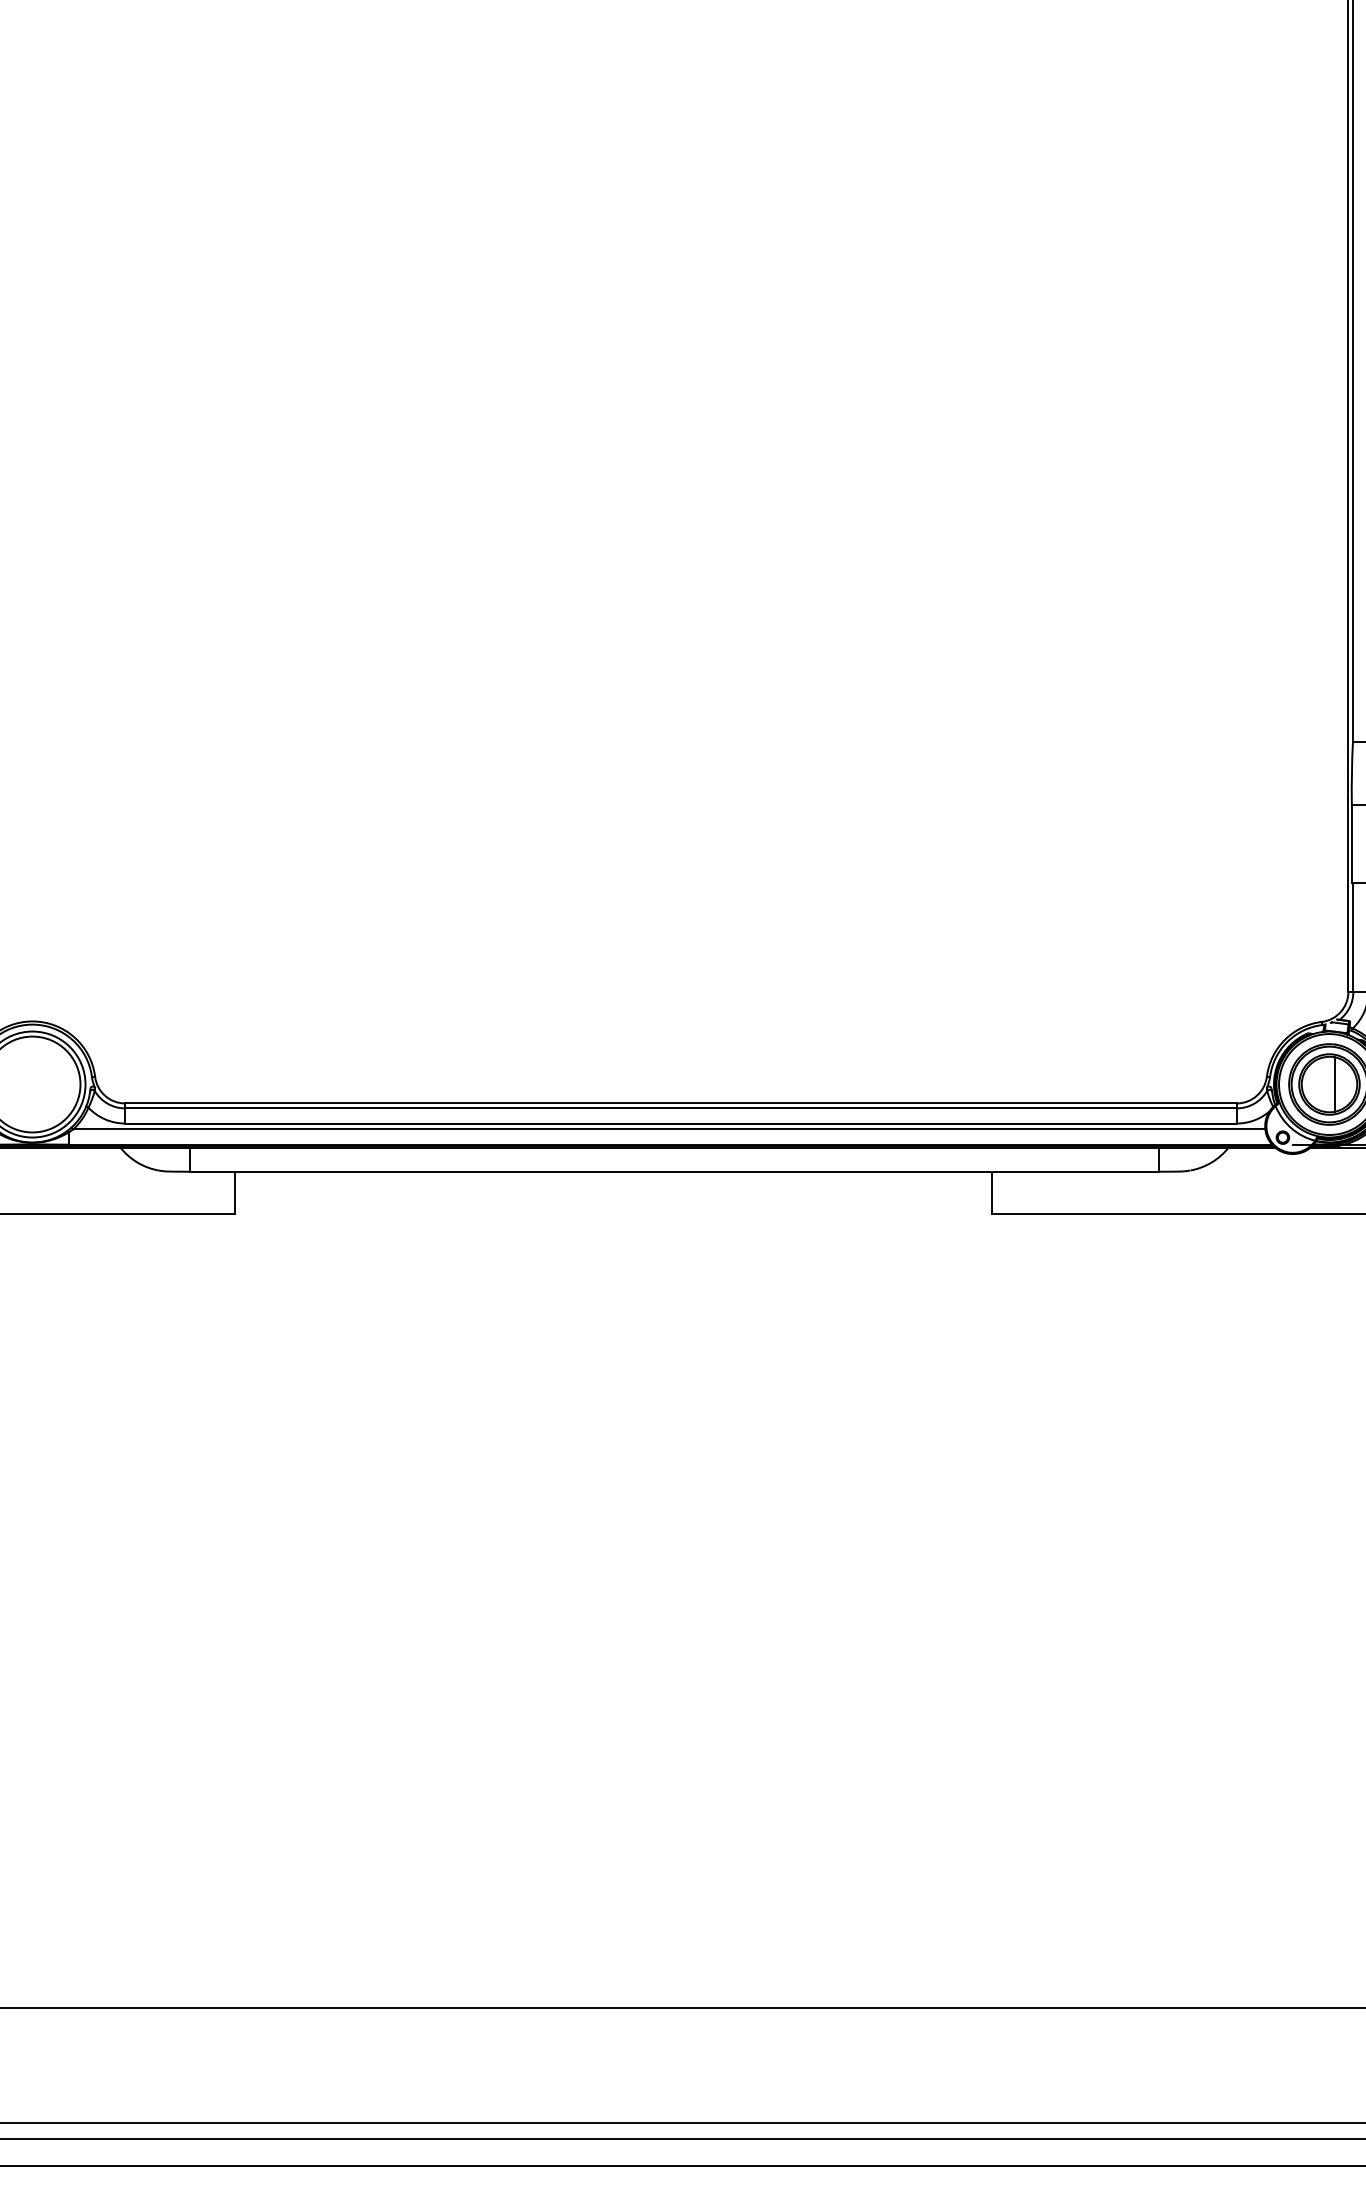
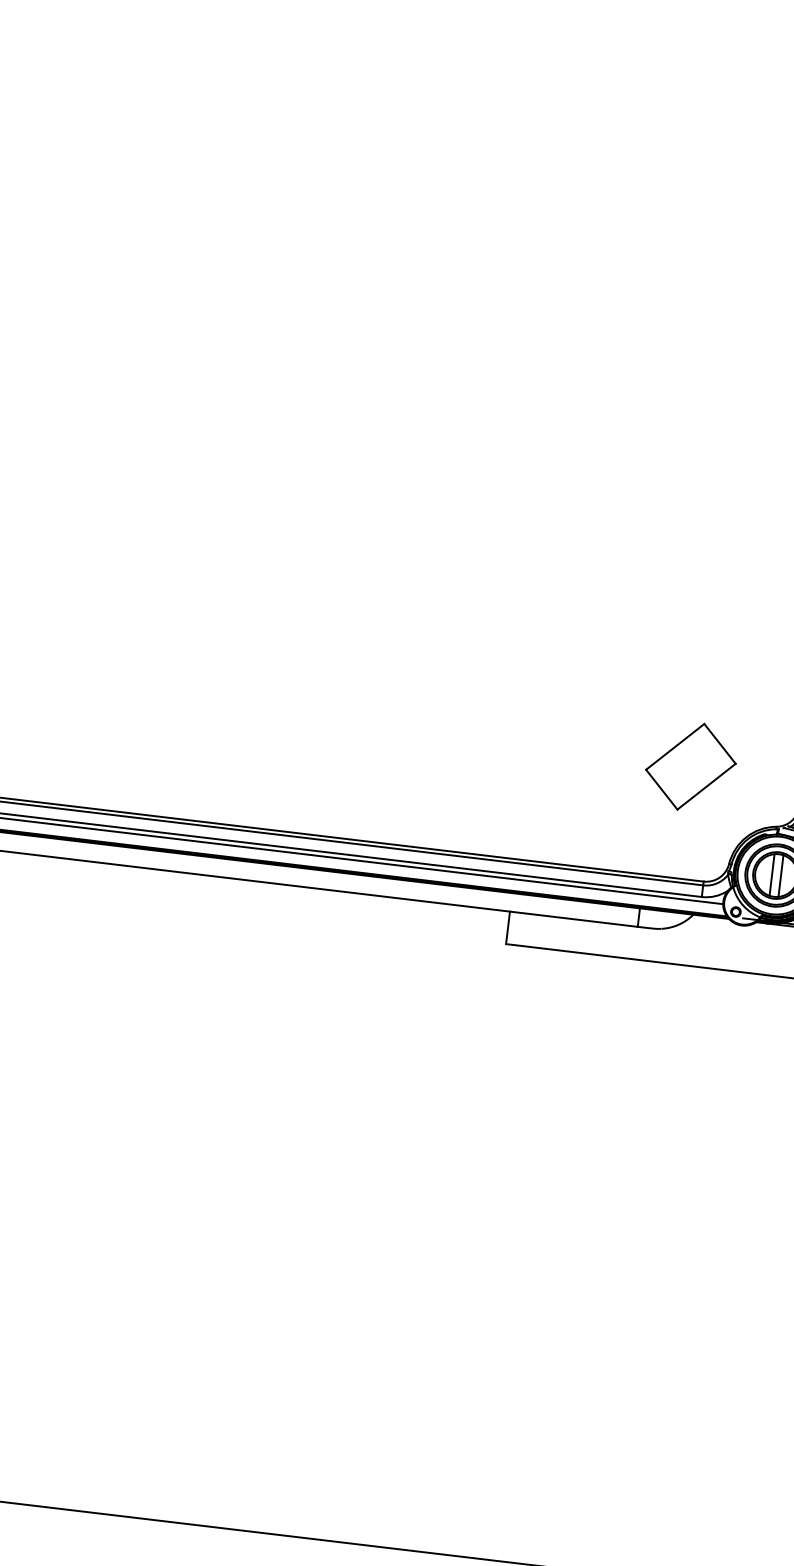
part: (1202, 957) -> (690, 766), added
line: (1323, 1084) -> (771, 874), added

